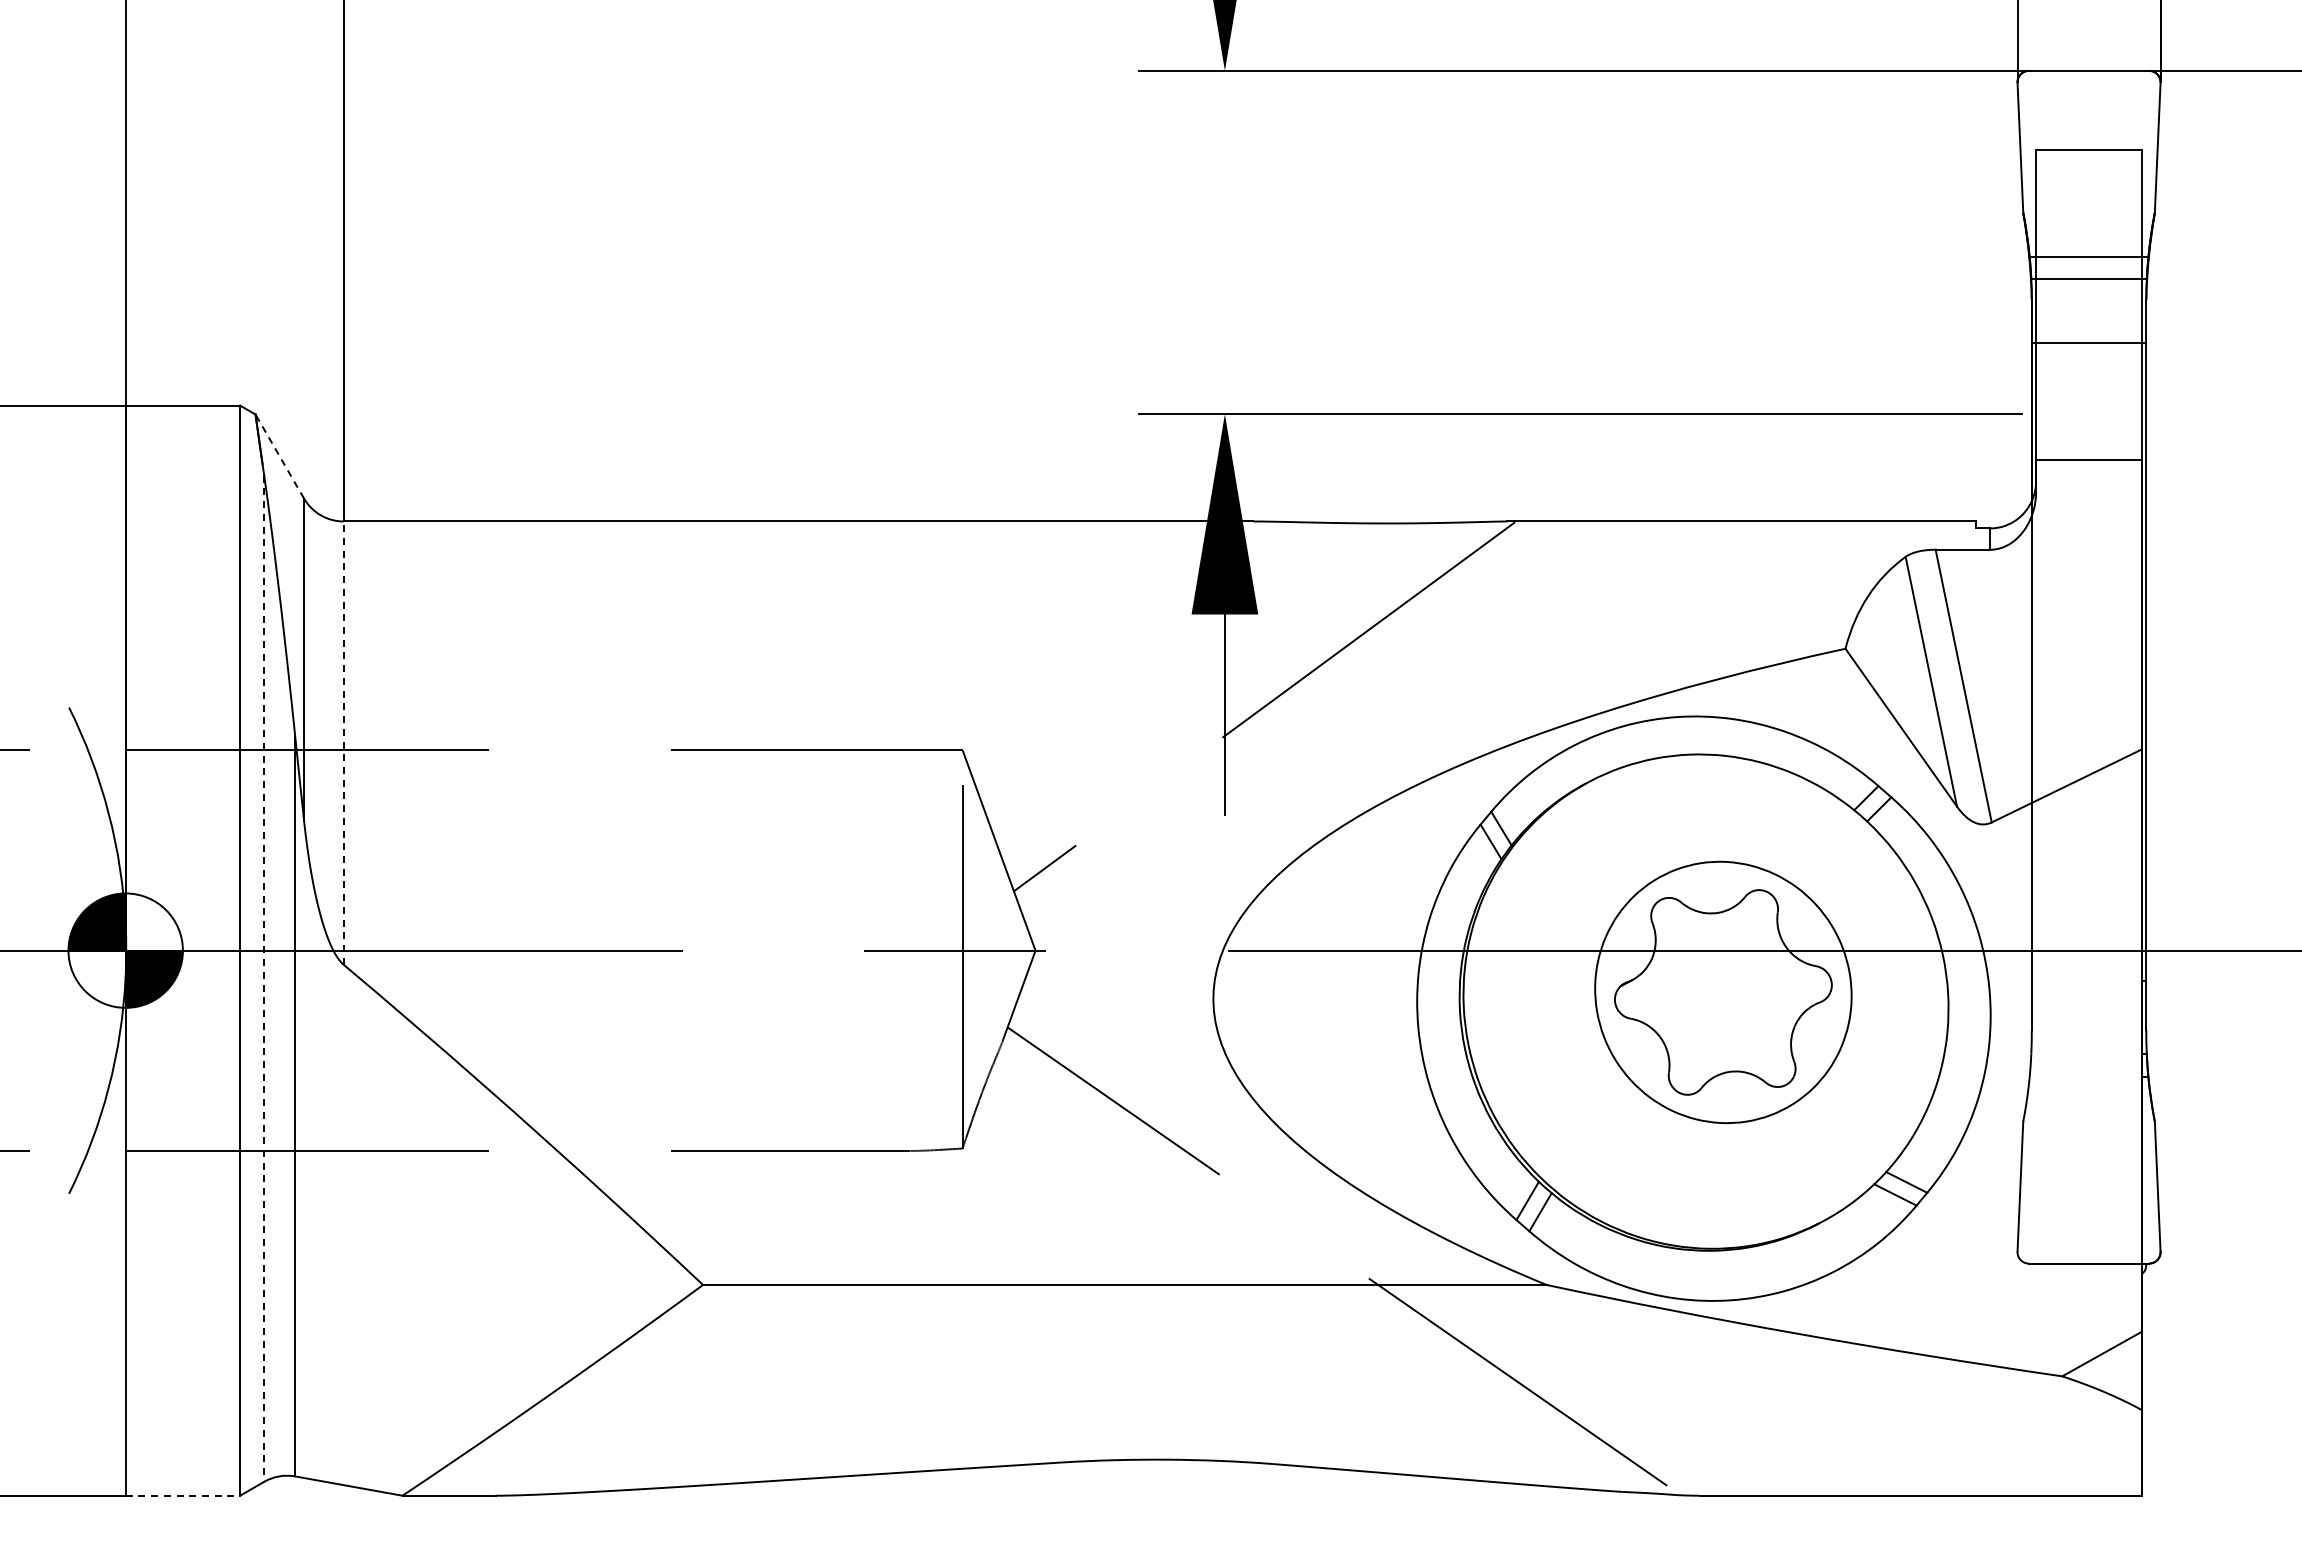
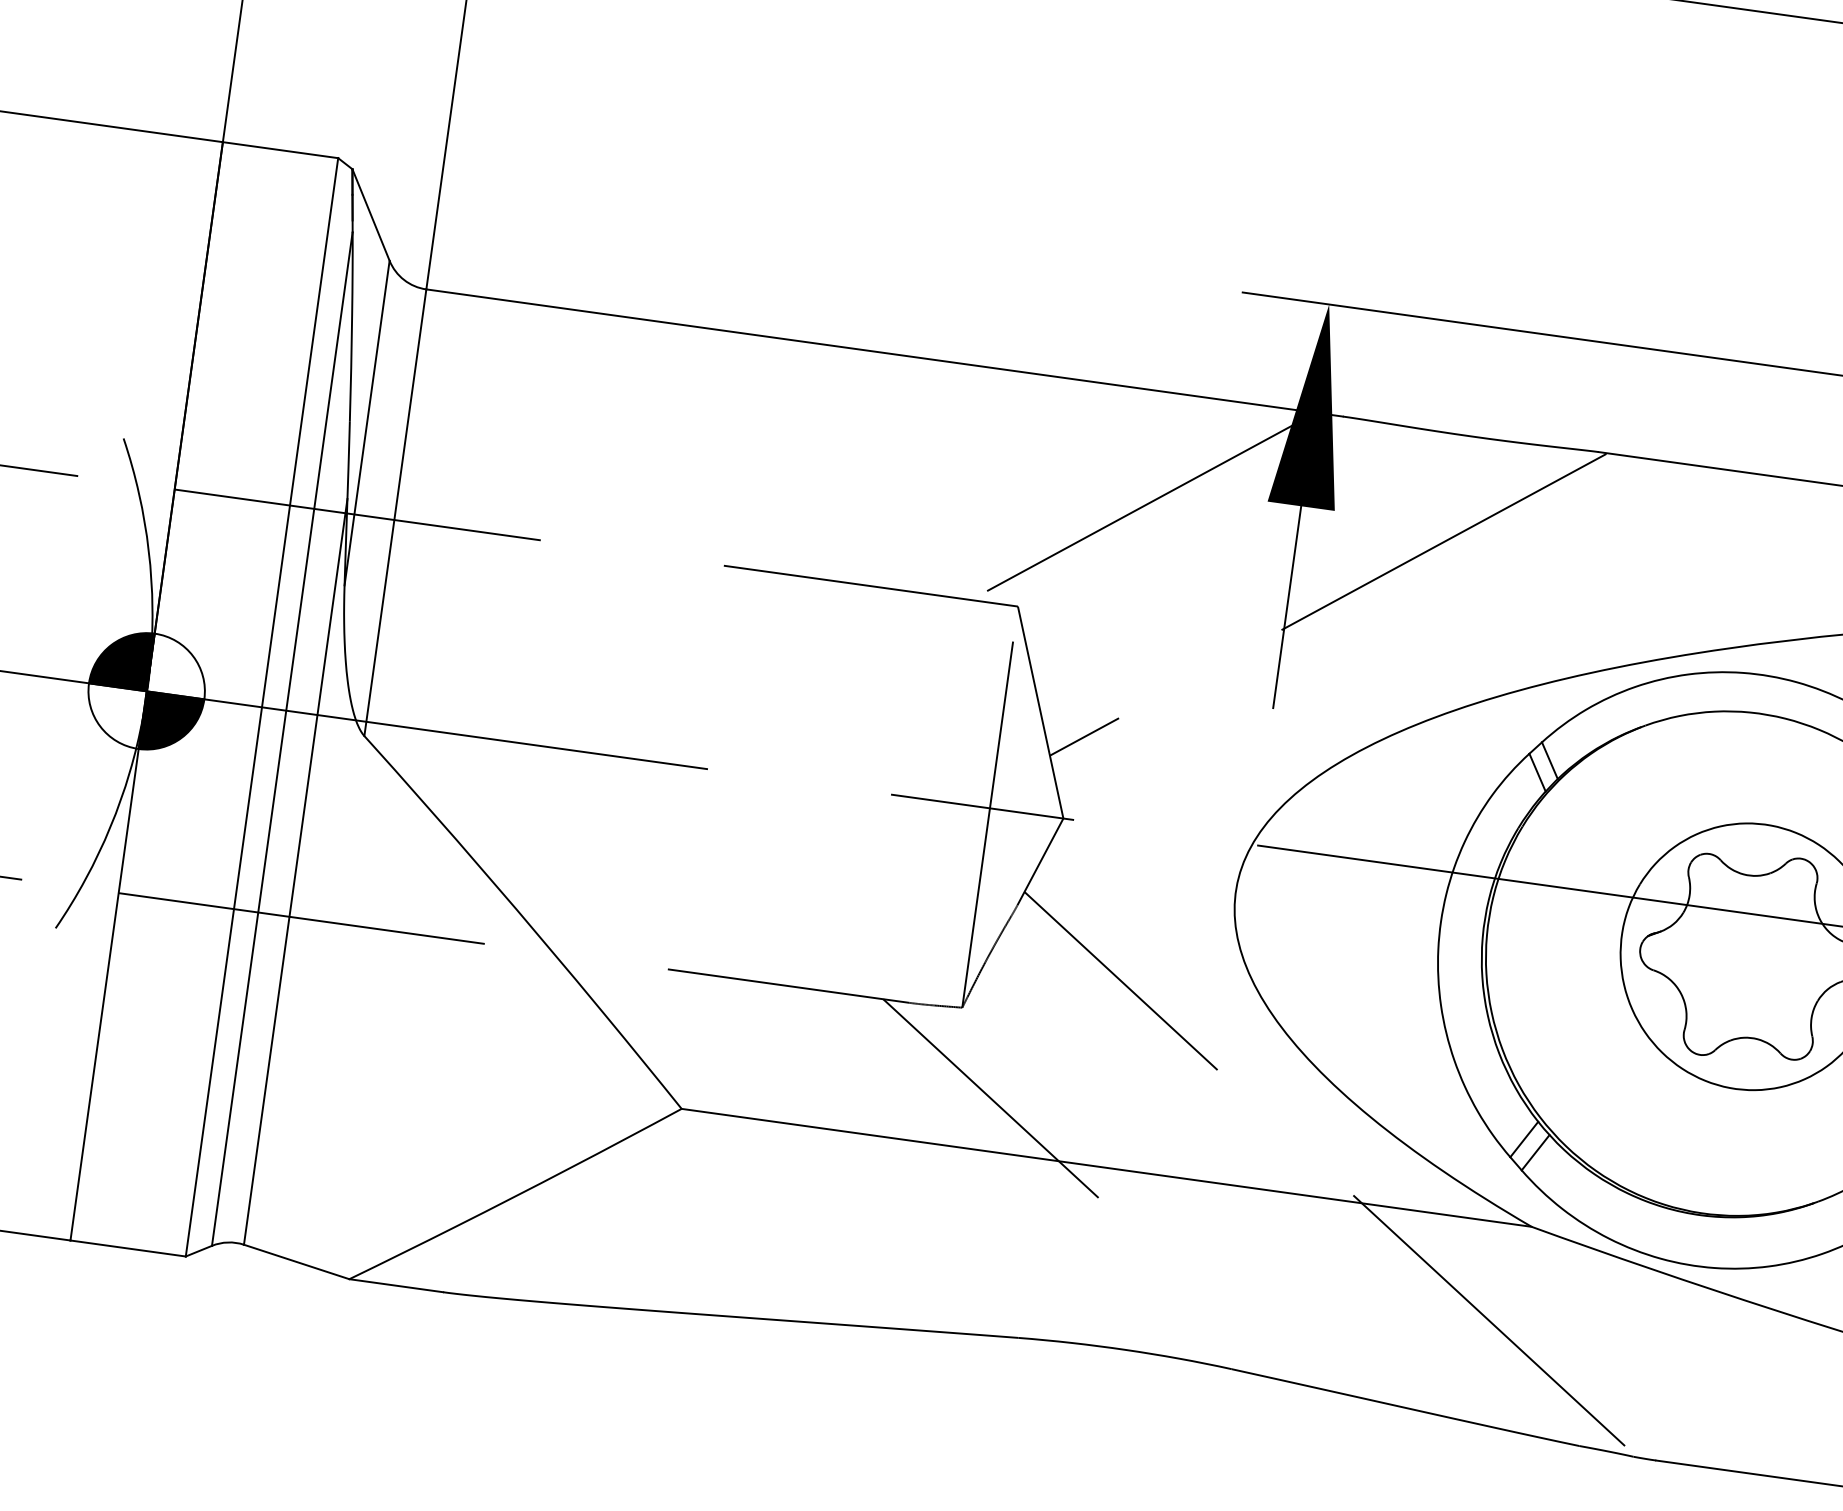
line: (279, 456) -> (370, 214), dashed -> solid
line: (1069, 637) -> (1141, 507), added
line: (343, 743) -> (395, 513), dashed -> solid
line: (264, 979) -> (282, 739), dashed -> solid
line: (1002, 1232) -> (990, 1097), added
line: (183, 1495) -> (128, 1248), dashed -> solid

